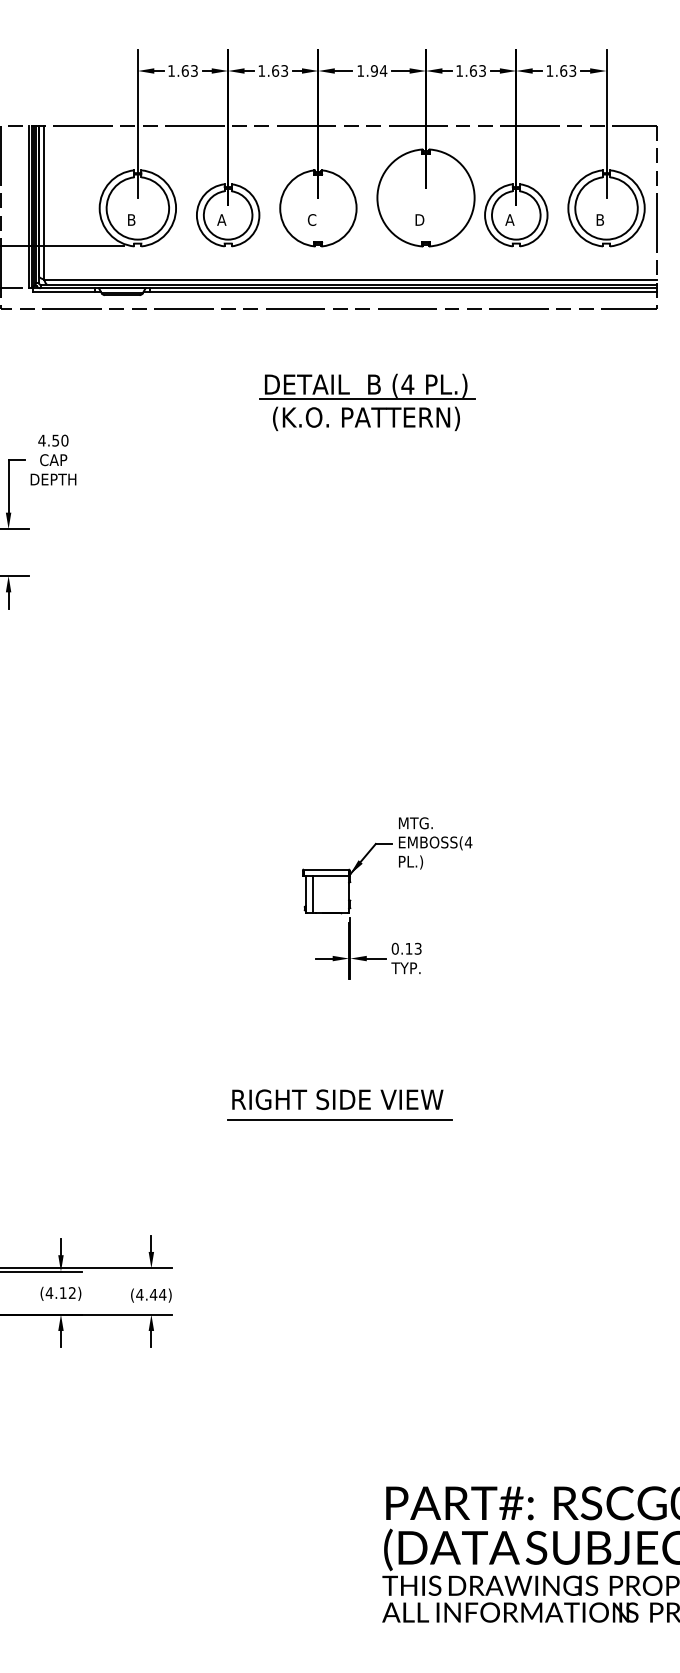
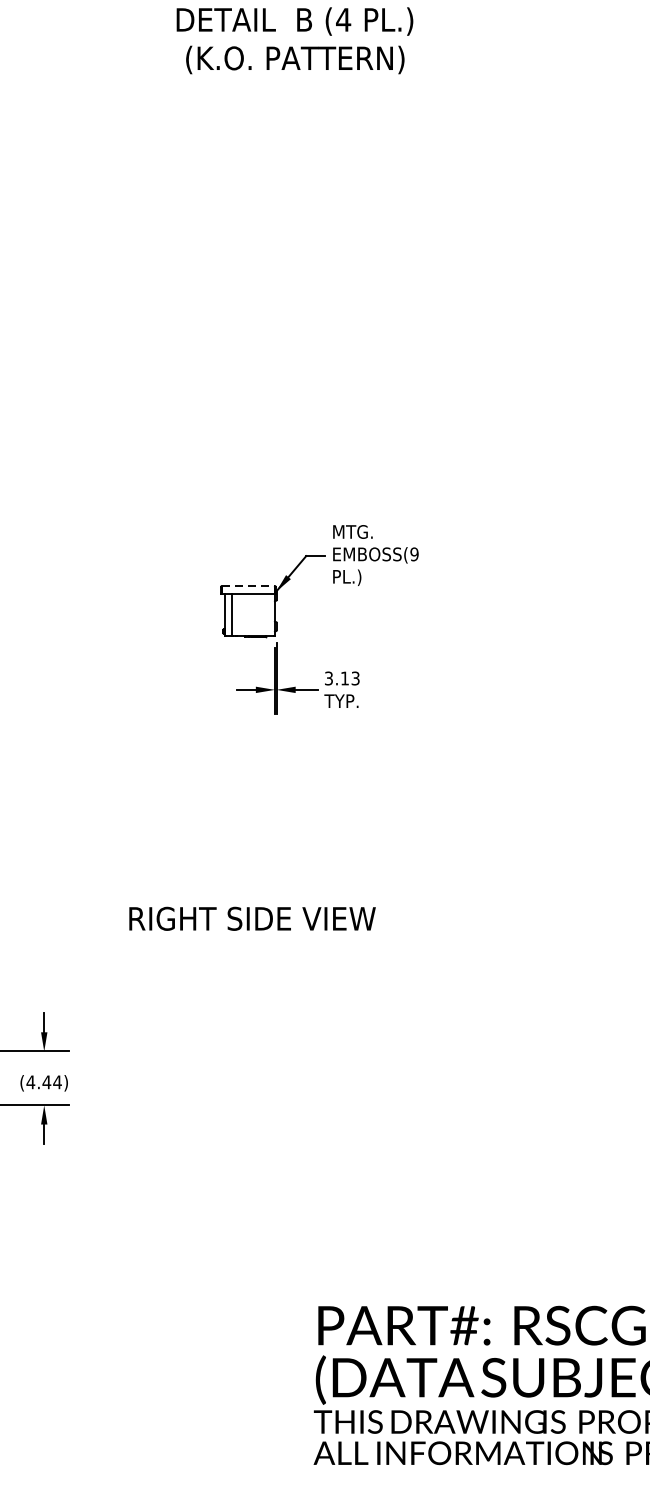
line: (367, 399) -> (296, 37), removed
text: (468, 842) -> (414, 554), (4 -> (9
line: (326, 869) -> (248, 585), solid -> dashed
text: (394, 948) -> (328, 678), 0.13 -> 3.13
text: (337, 1099) -> (252, 918), moved
line: (339, 1119) -> (263, 877), removed

